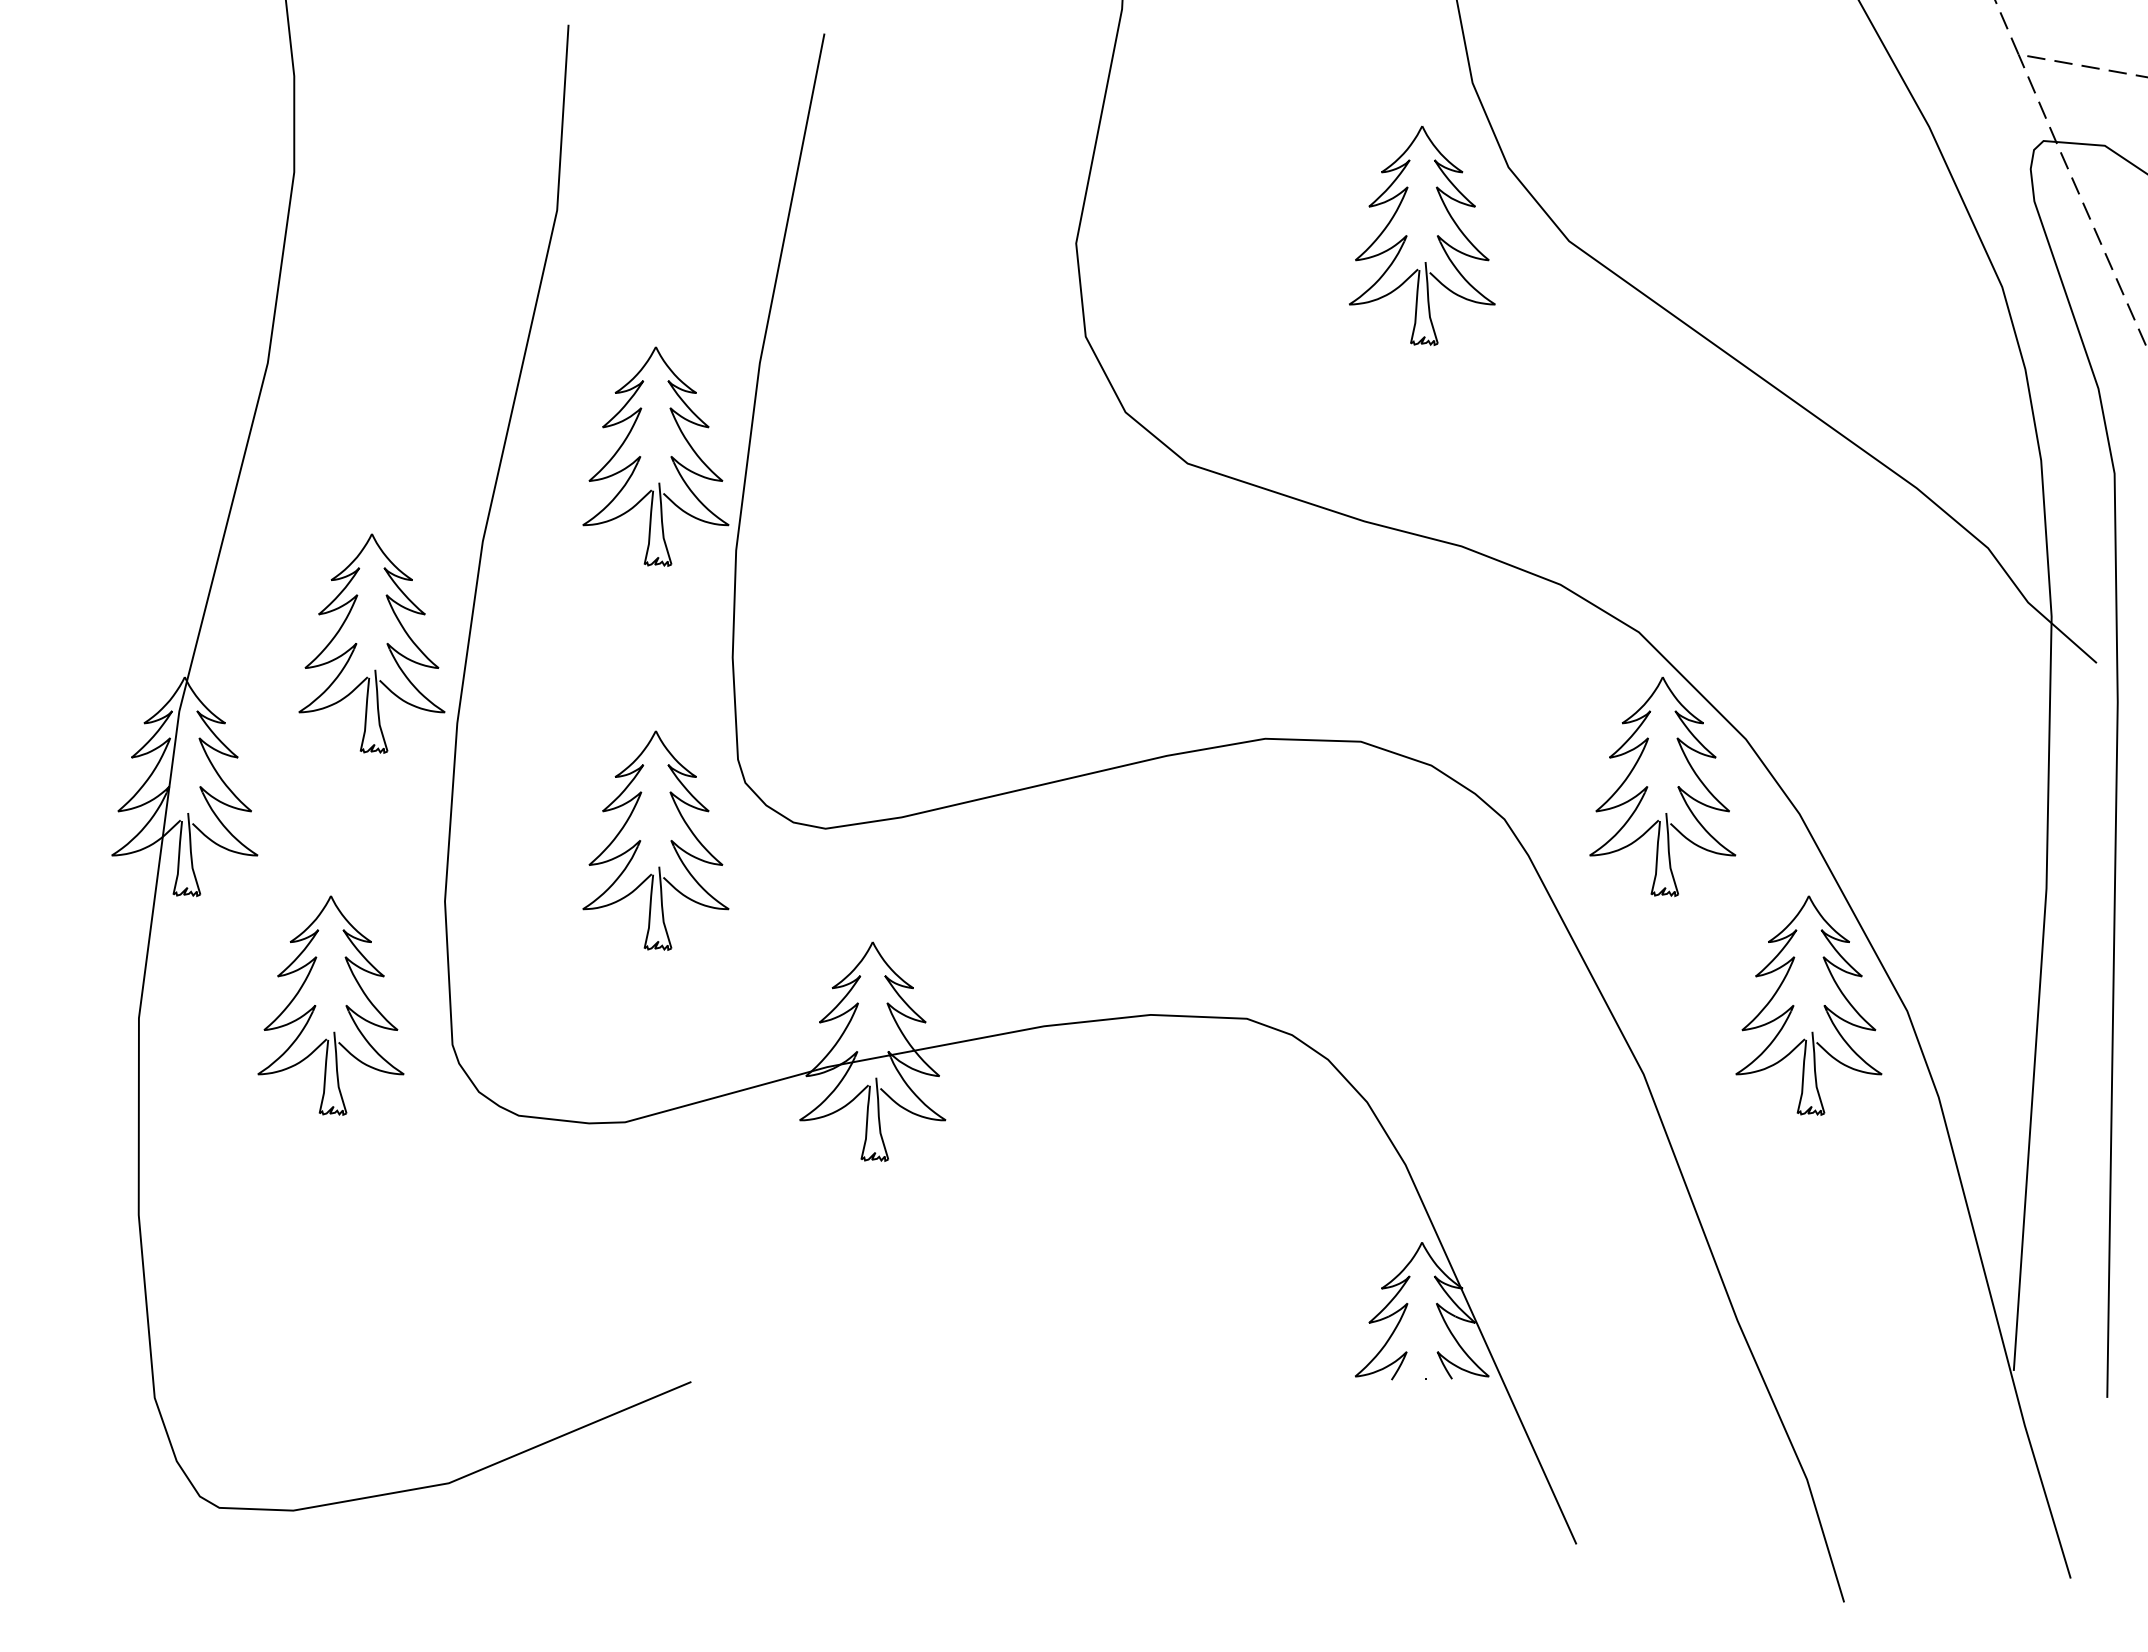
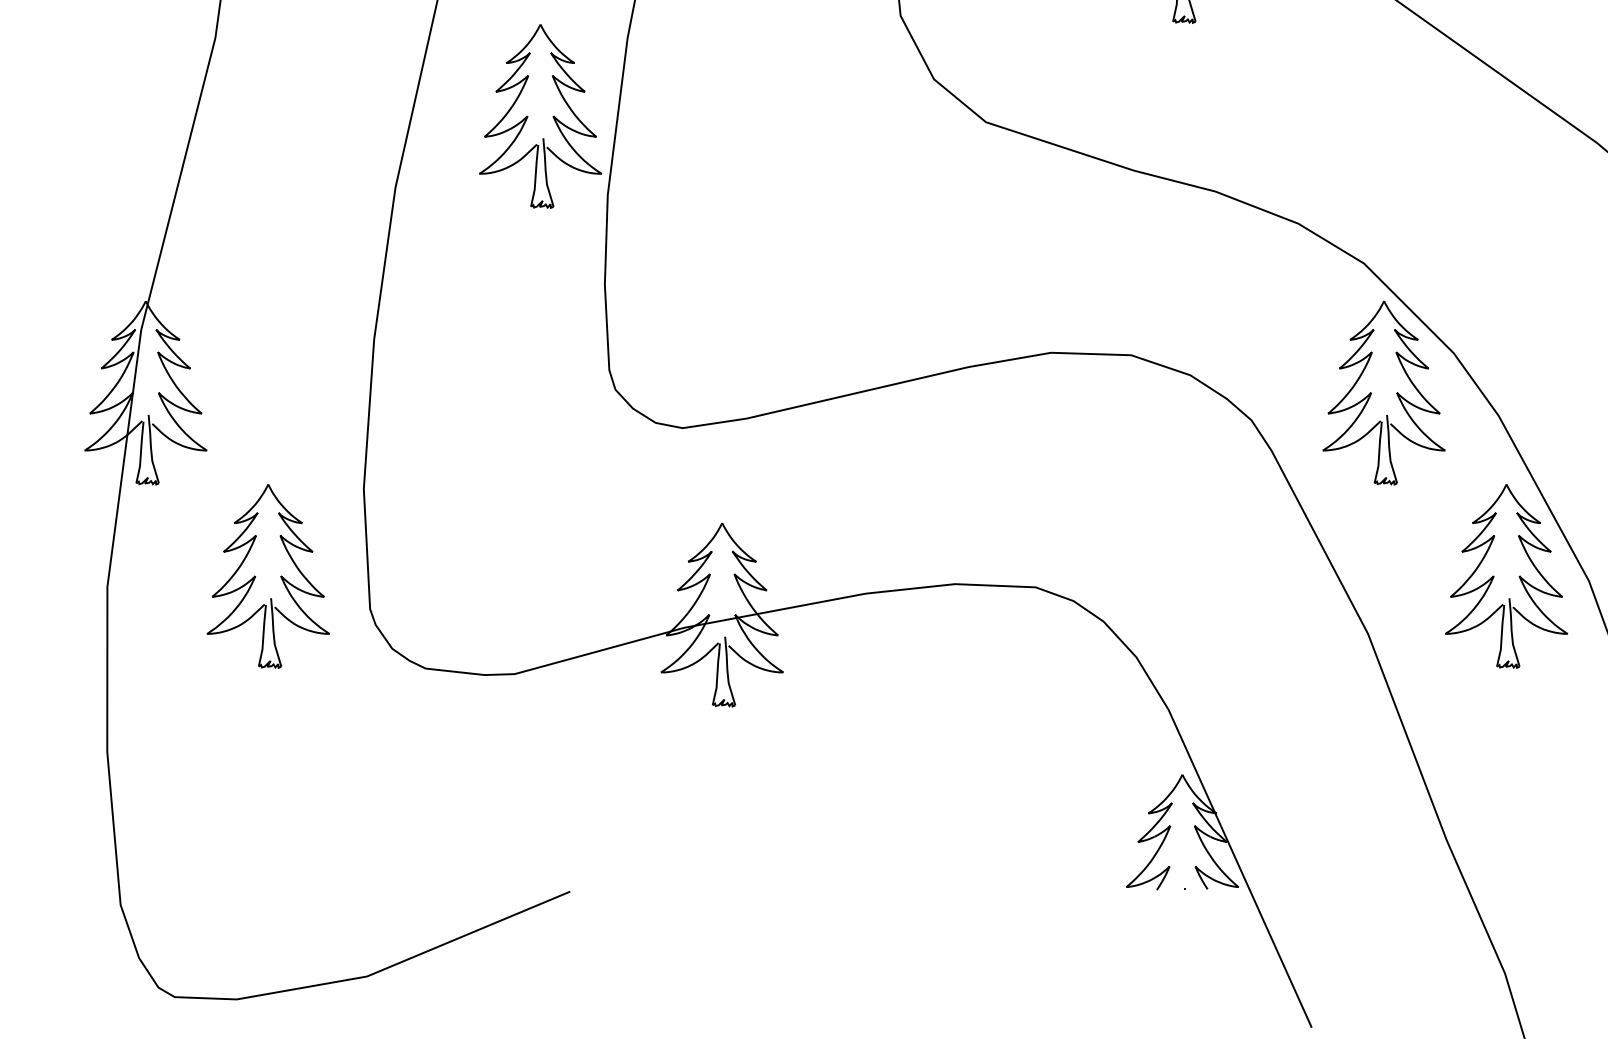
part: (357, 643) -> (290, 272), removed
part: (641, 840) -> (528, 438), removed

